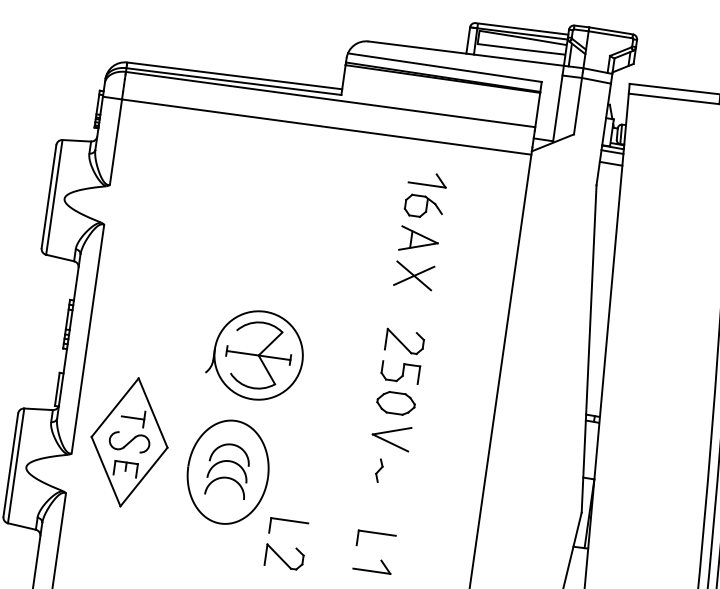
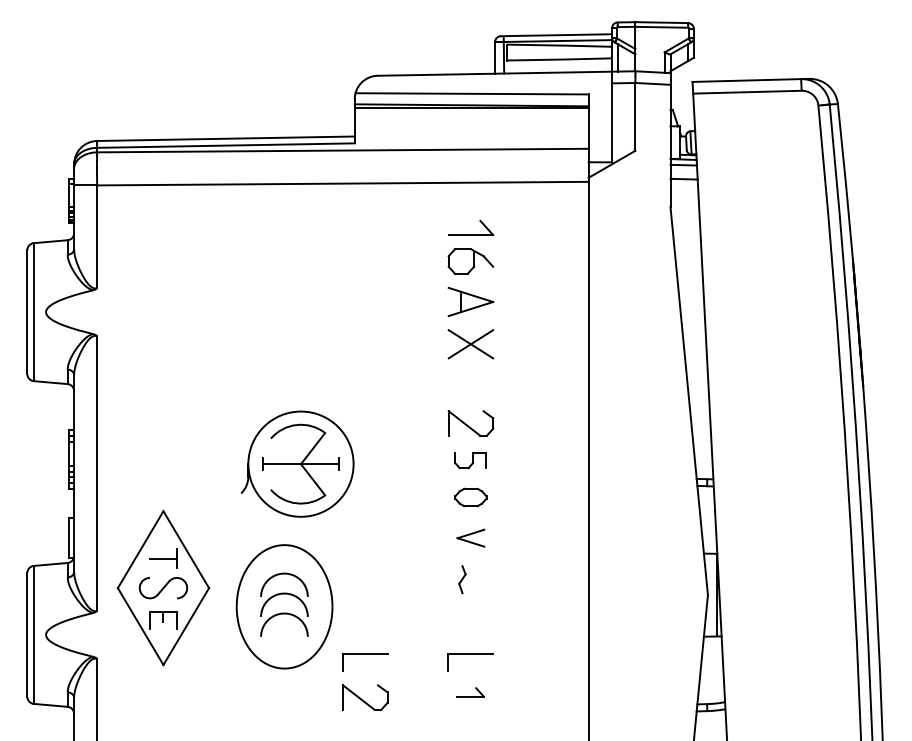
part: (400, 372) -> (470, 460), size x0.7
part: (395, 403) -> (470, 497), size x0.7
part: (390, 437) -> (470, 538), size x0.6
part: (372, 565) -> (470, 692), size x0.6

